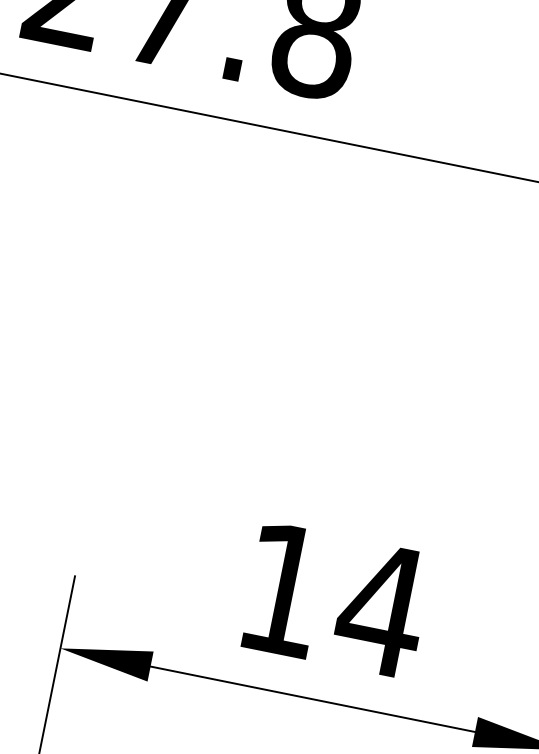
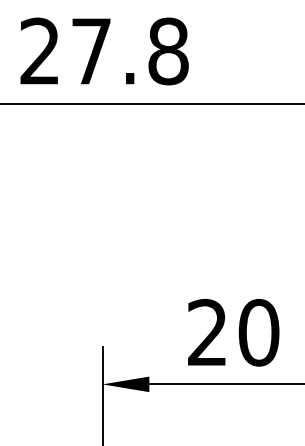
text: (334, 599) -> (234, 332), 14 -> 20

